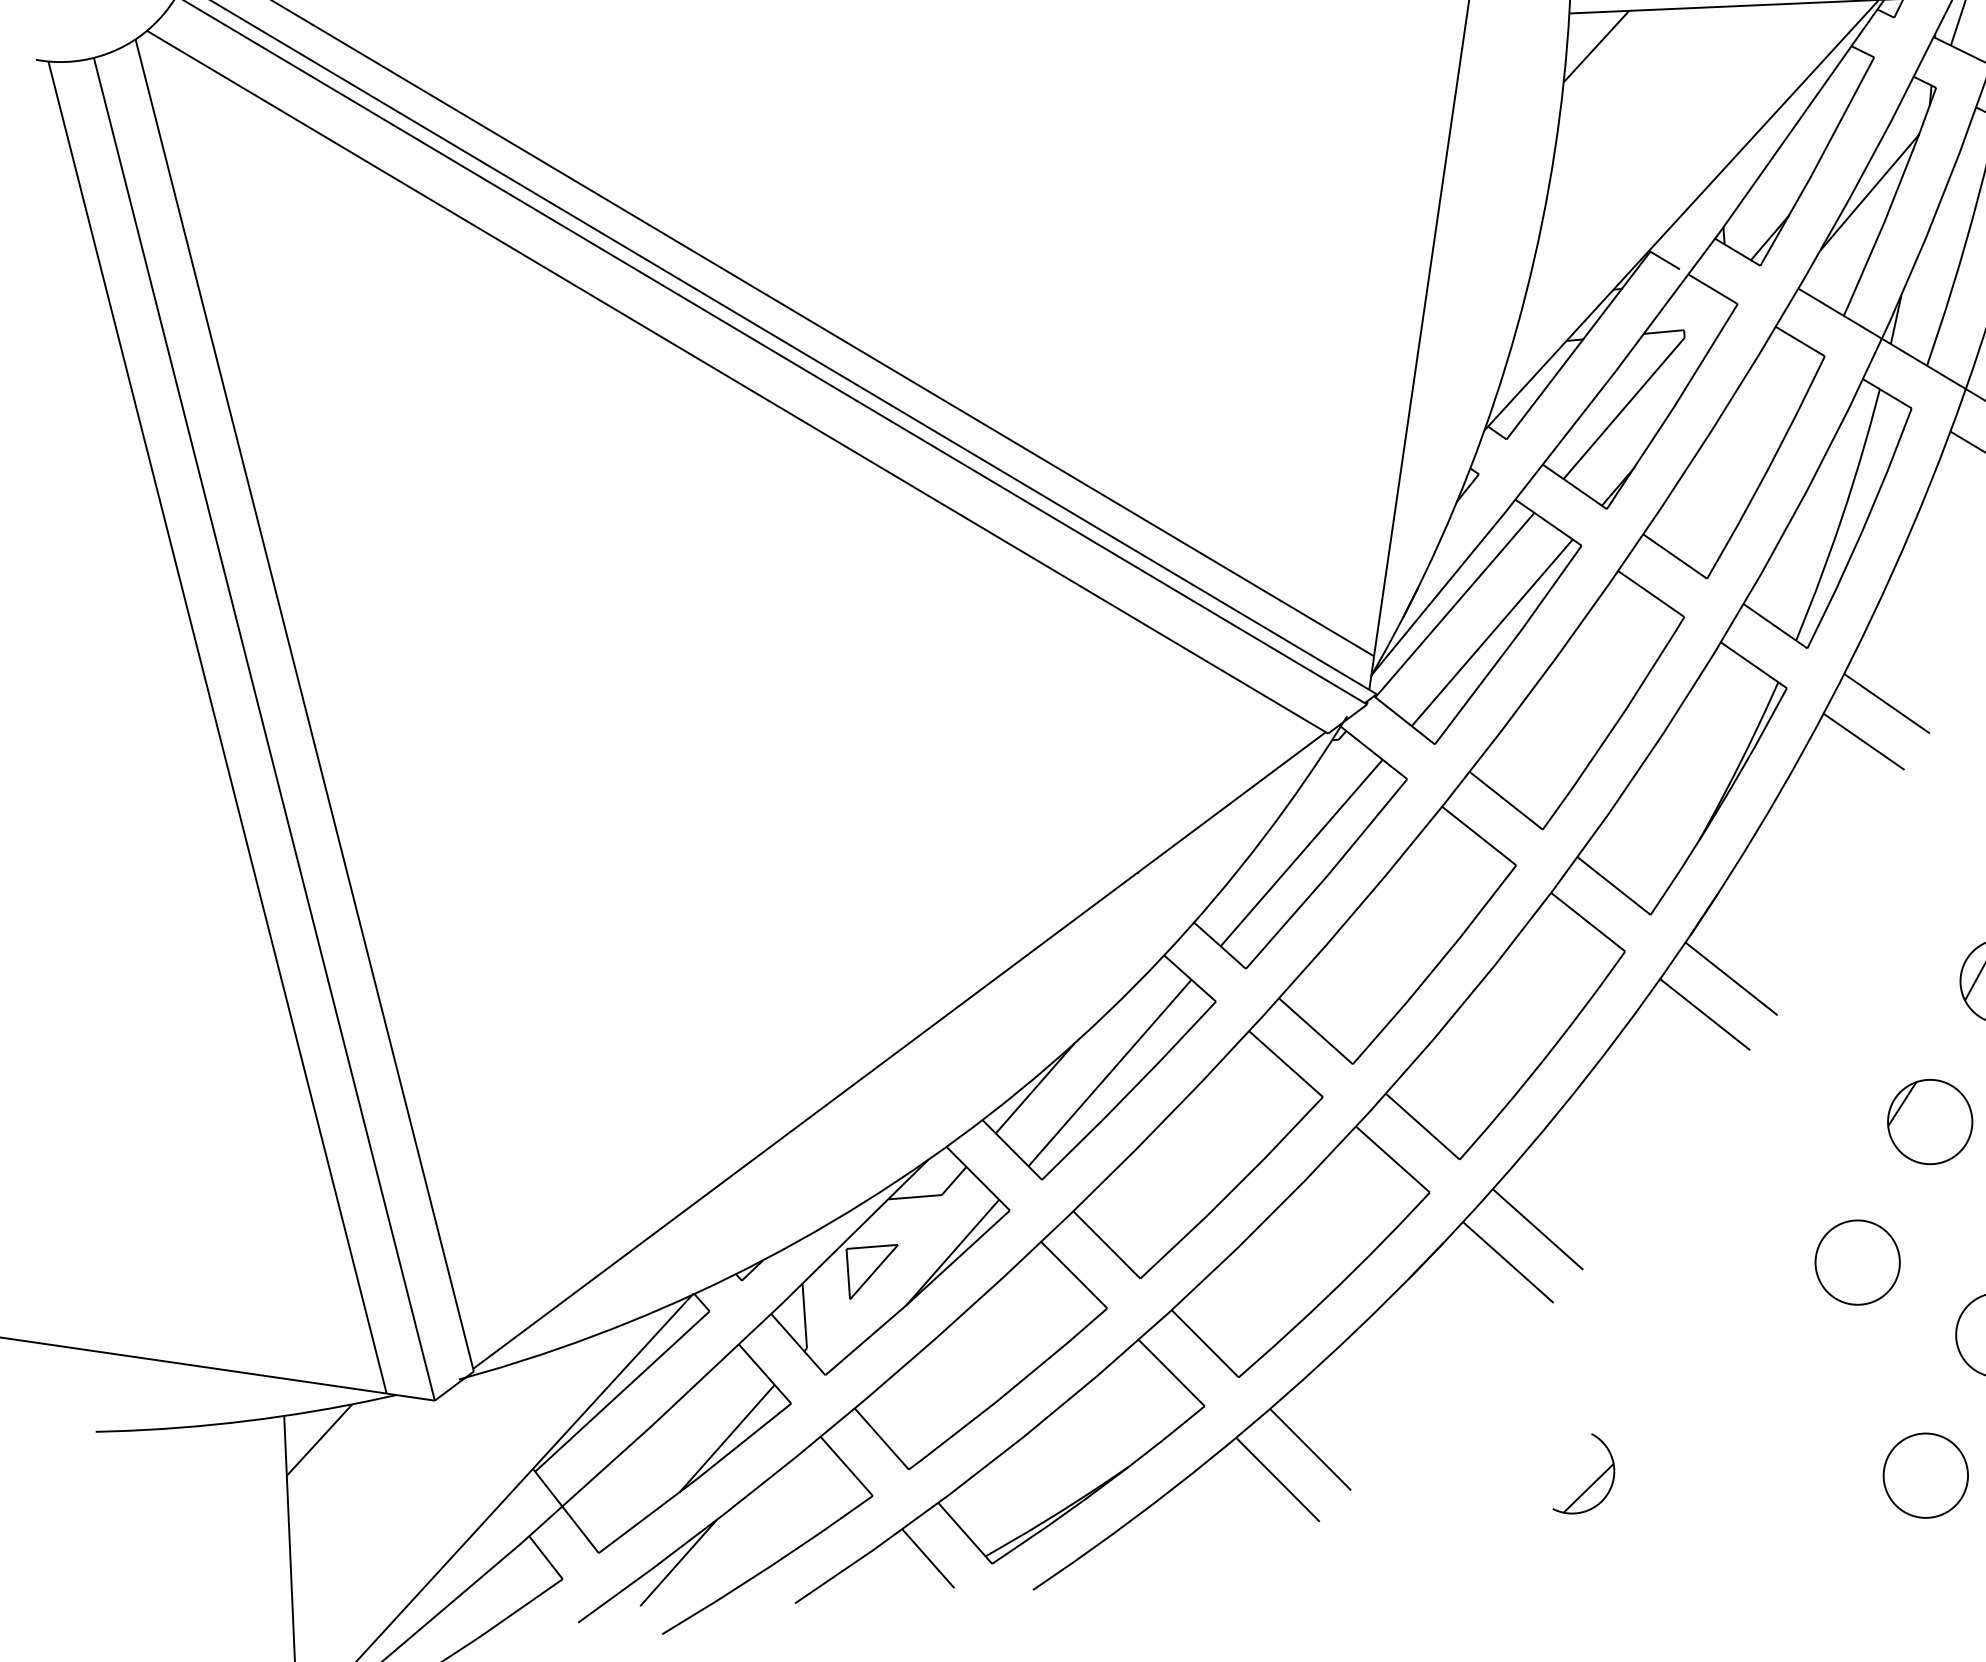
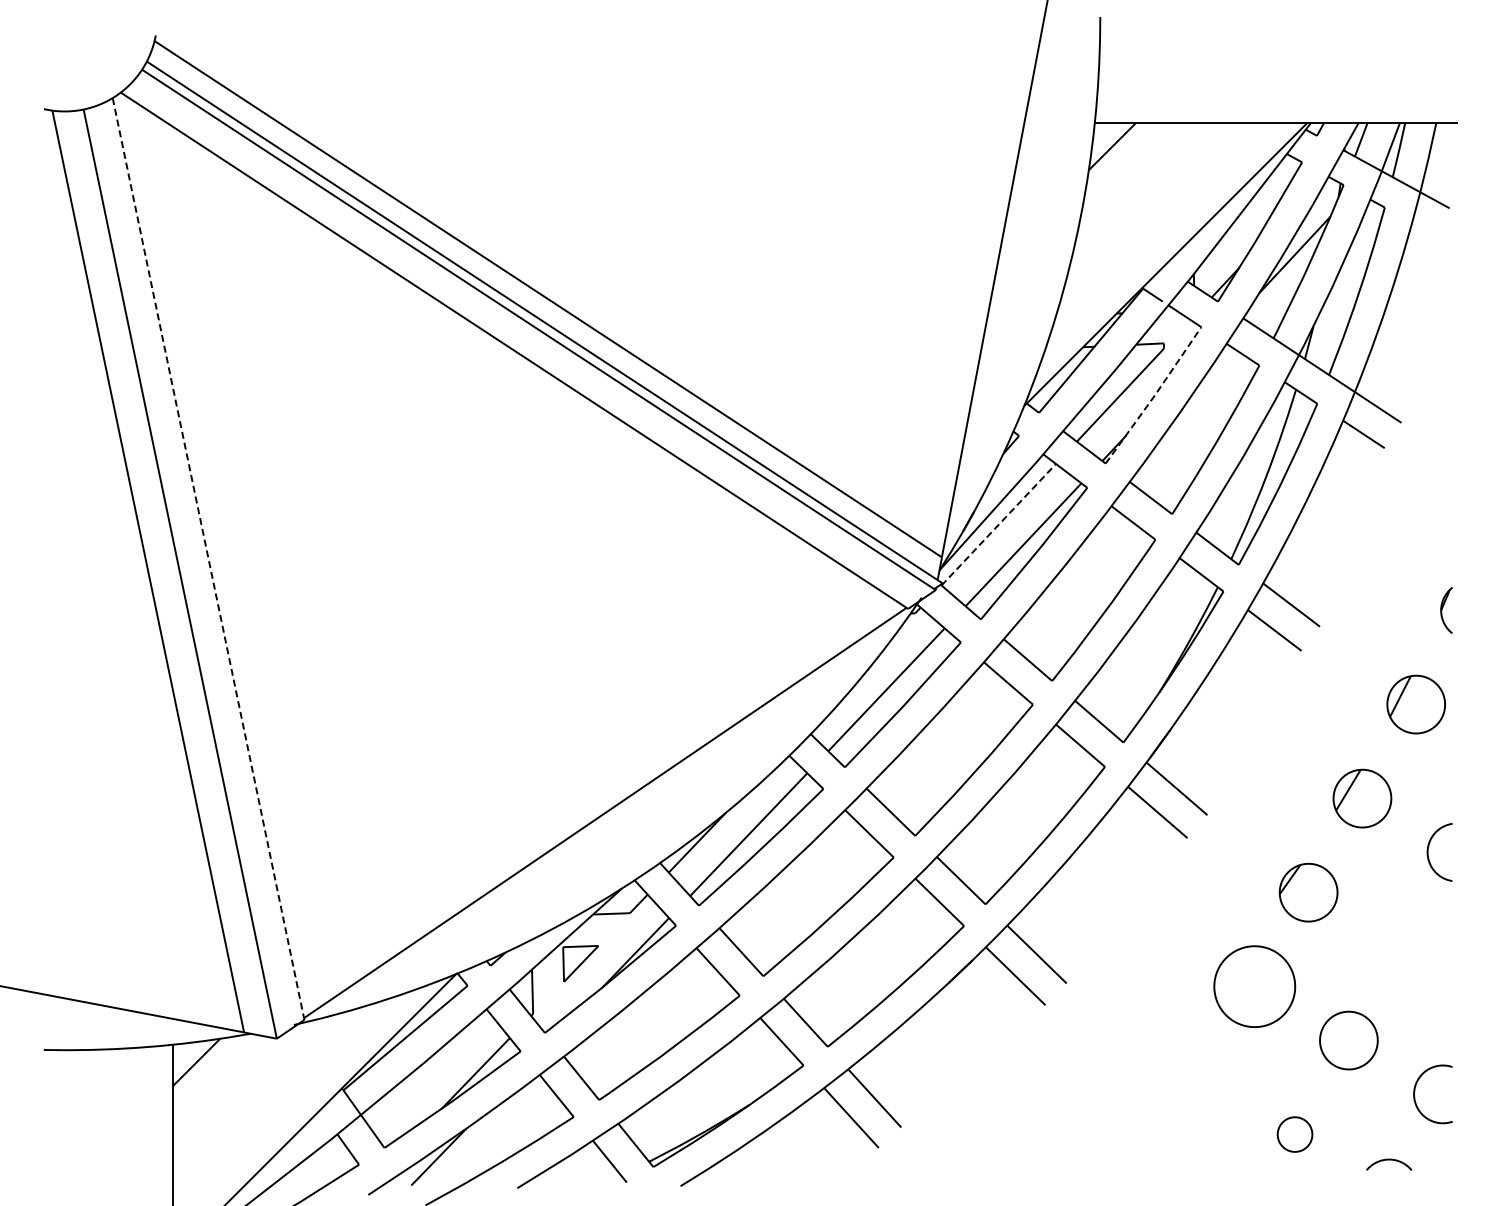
line: (1673, 406) -> (1154, 395), solid -> dashed
line: (1455, 604) -> (999, 524), solid -> dashed
line: (304, 706) -> (208, 559), solid -> dashed
part: (1857, 1262) -> (1254, 986), size x1.4
part: (1924, 1475) -> (1294, 1134), size x0.6
part: (1593, 1481) -> (1067, 1128), removed

